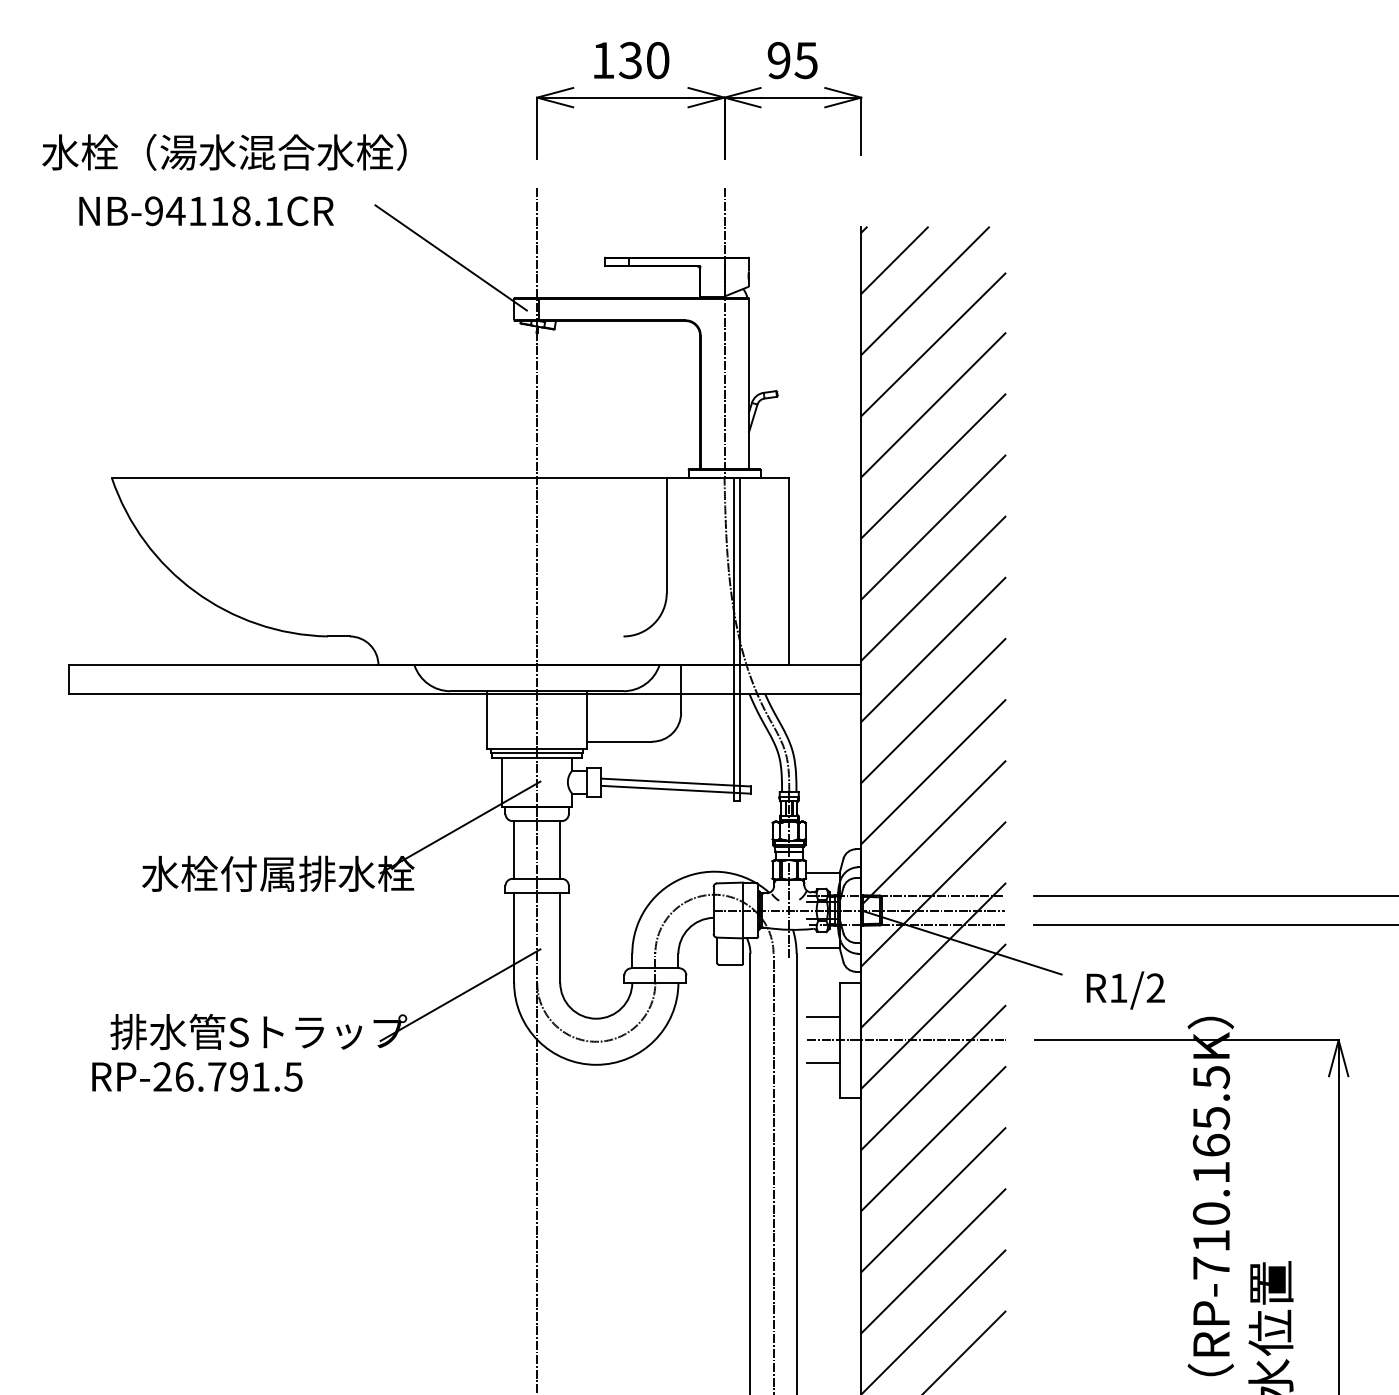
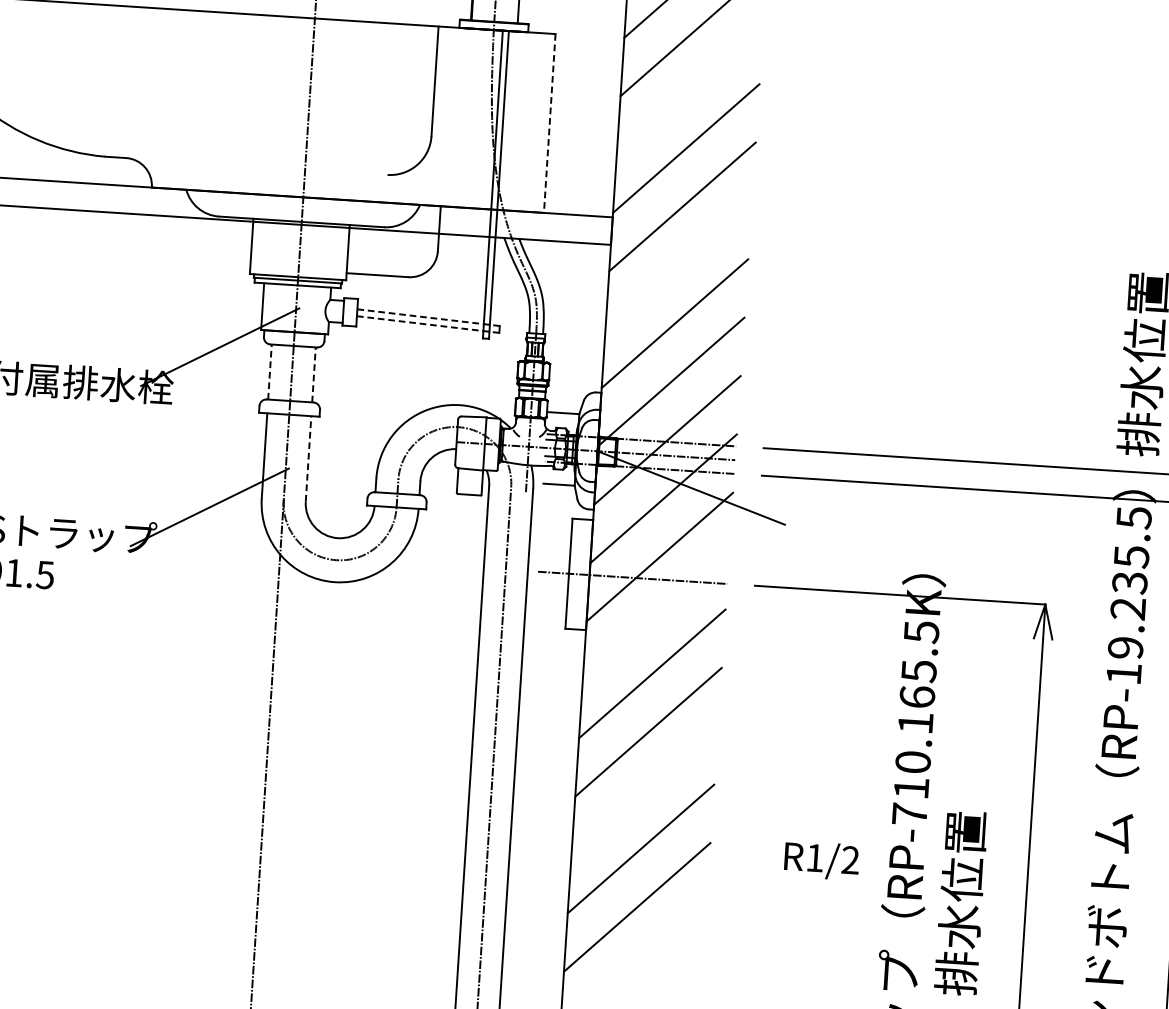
line: (933, 527) -> (690, 90), removed
line: (789, 571) -> (550, 123), solid -> dashed
line: (933, 710) -> (678, 264), removed
line: (675, 782) -> (428, 317), solid -> dashed
line: (675, 789) -> (427, 324), solid -> dashed
line: (514, 849) -> (270, 371), solid -> dashed
line: (560, 849) -> (314, 374), solid -> dashed
line: (560, 937) -> (308, 458), solid -> dashed
text: (1125, 990) -> (821, 860), moved
line: (823, 1017) -> (554, 551), removed
line: (823, 1063) -> (552, 594), removed
line: (933, 1077) -> (656, 615), removed
line: (933, 1261) -> (644, 790), removed

